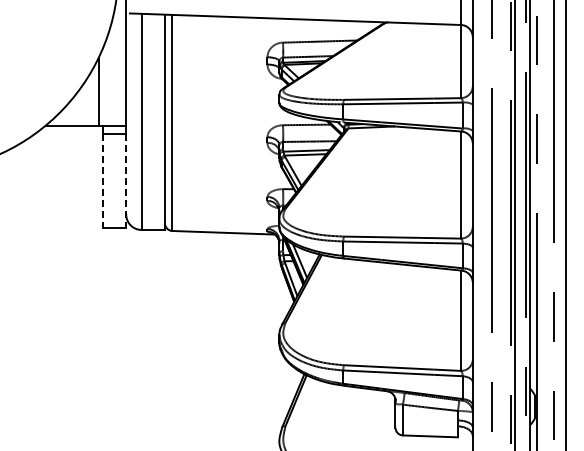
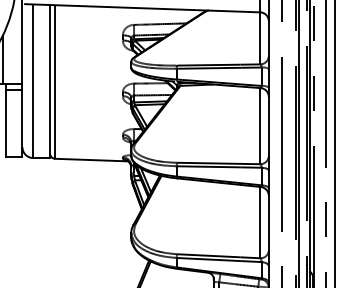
line: (103, 181) -> (6, 123), dashed -> solid
line: (126, 181) -> (22, 123), dashed -> solid

